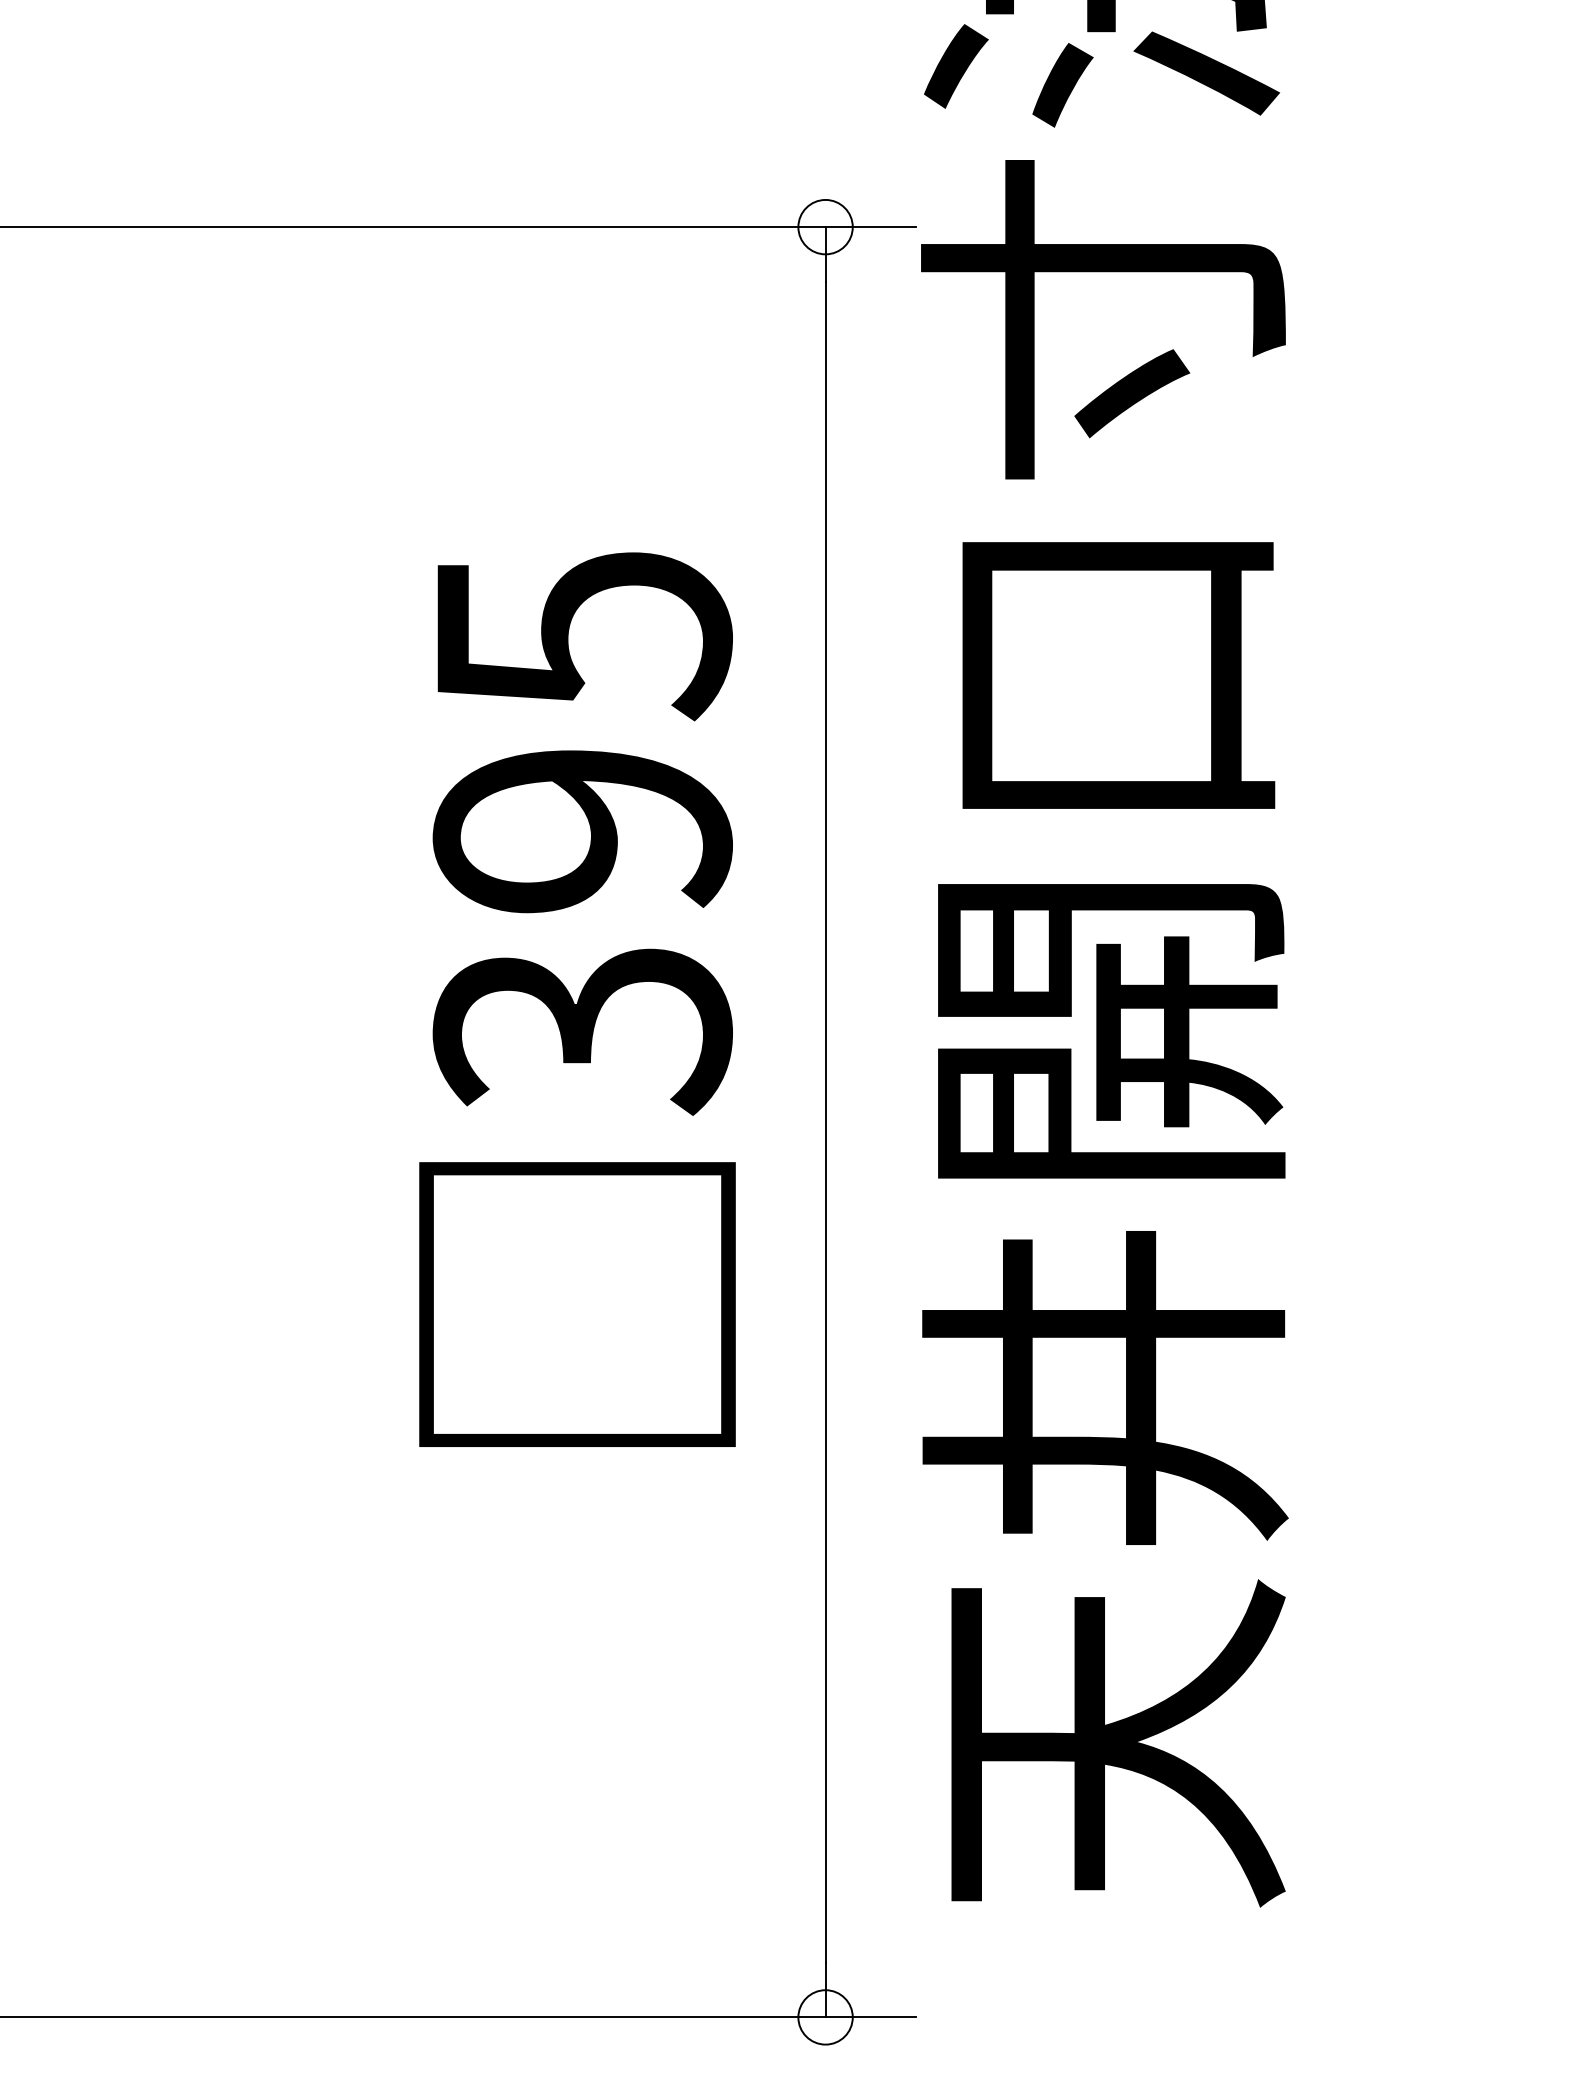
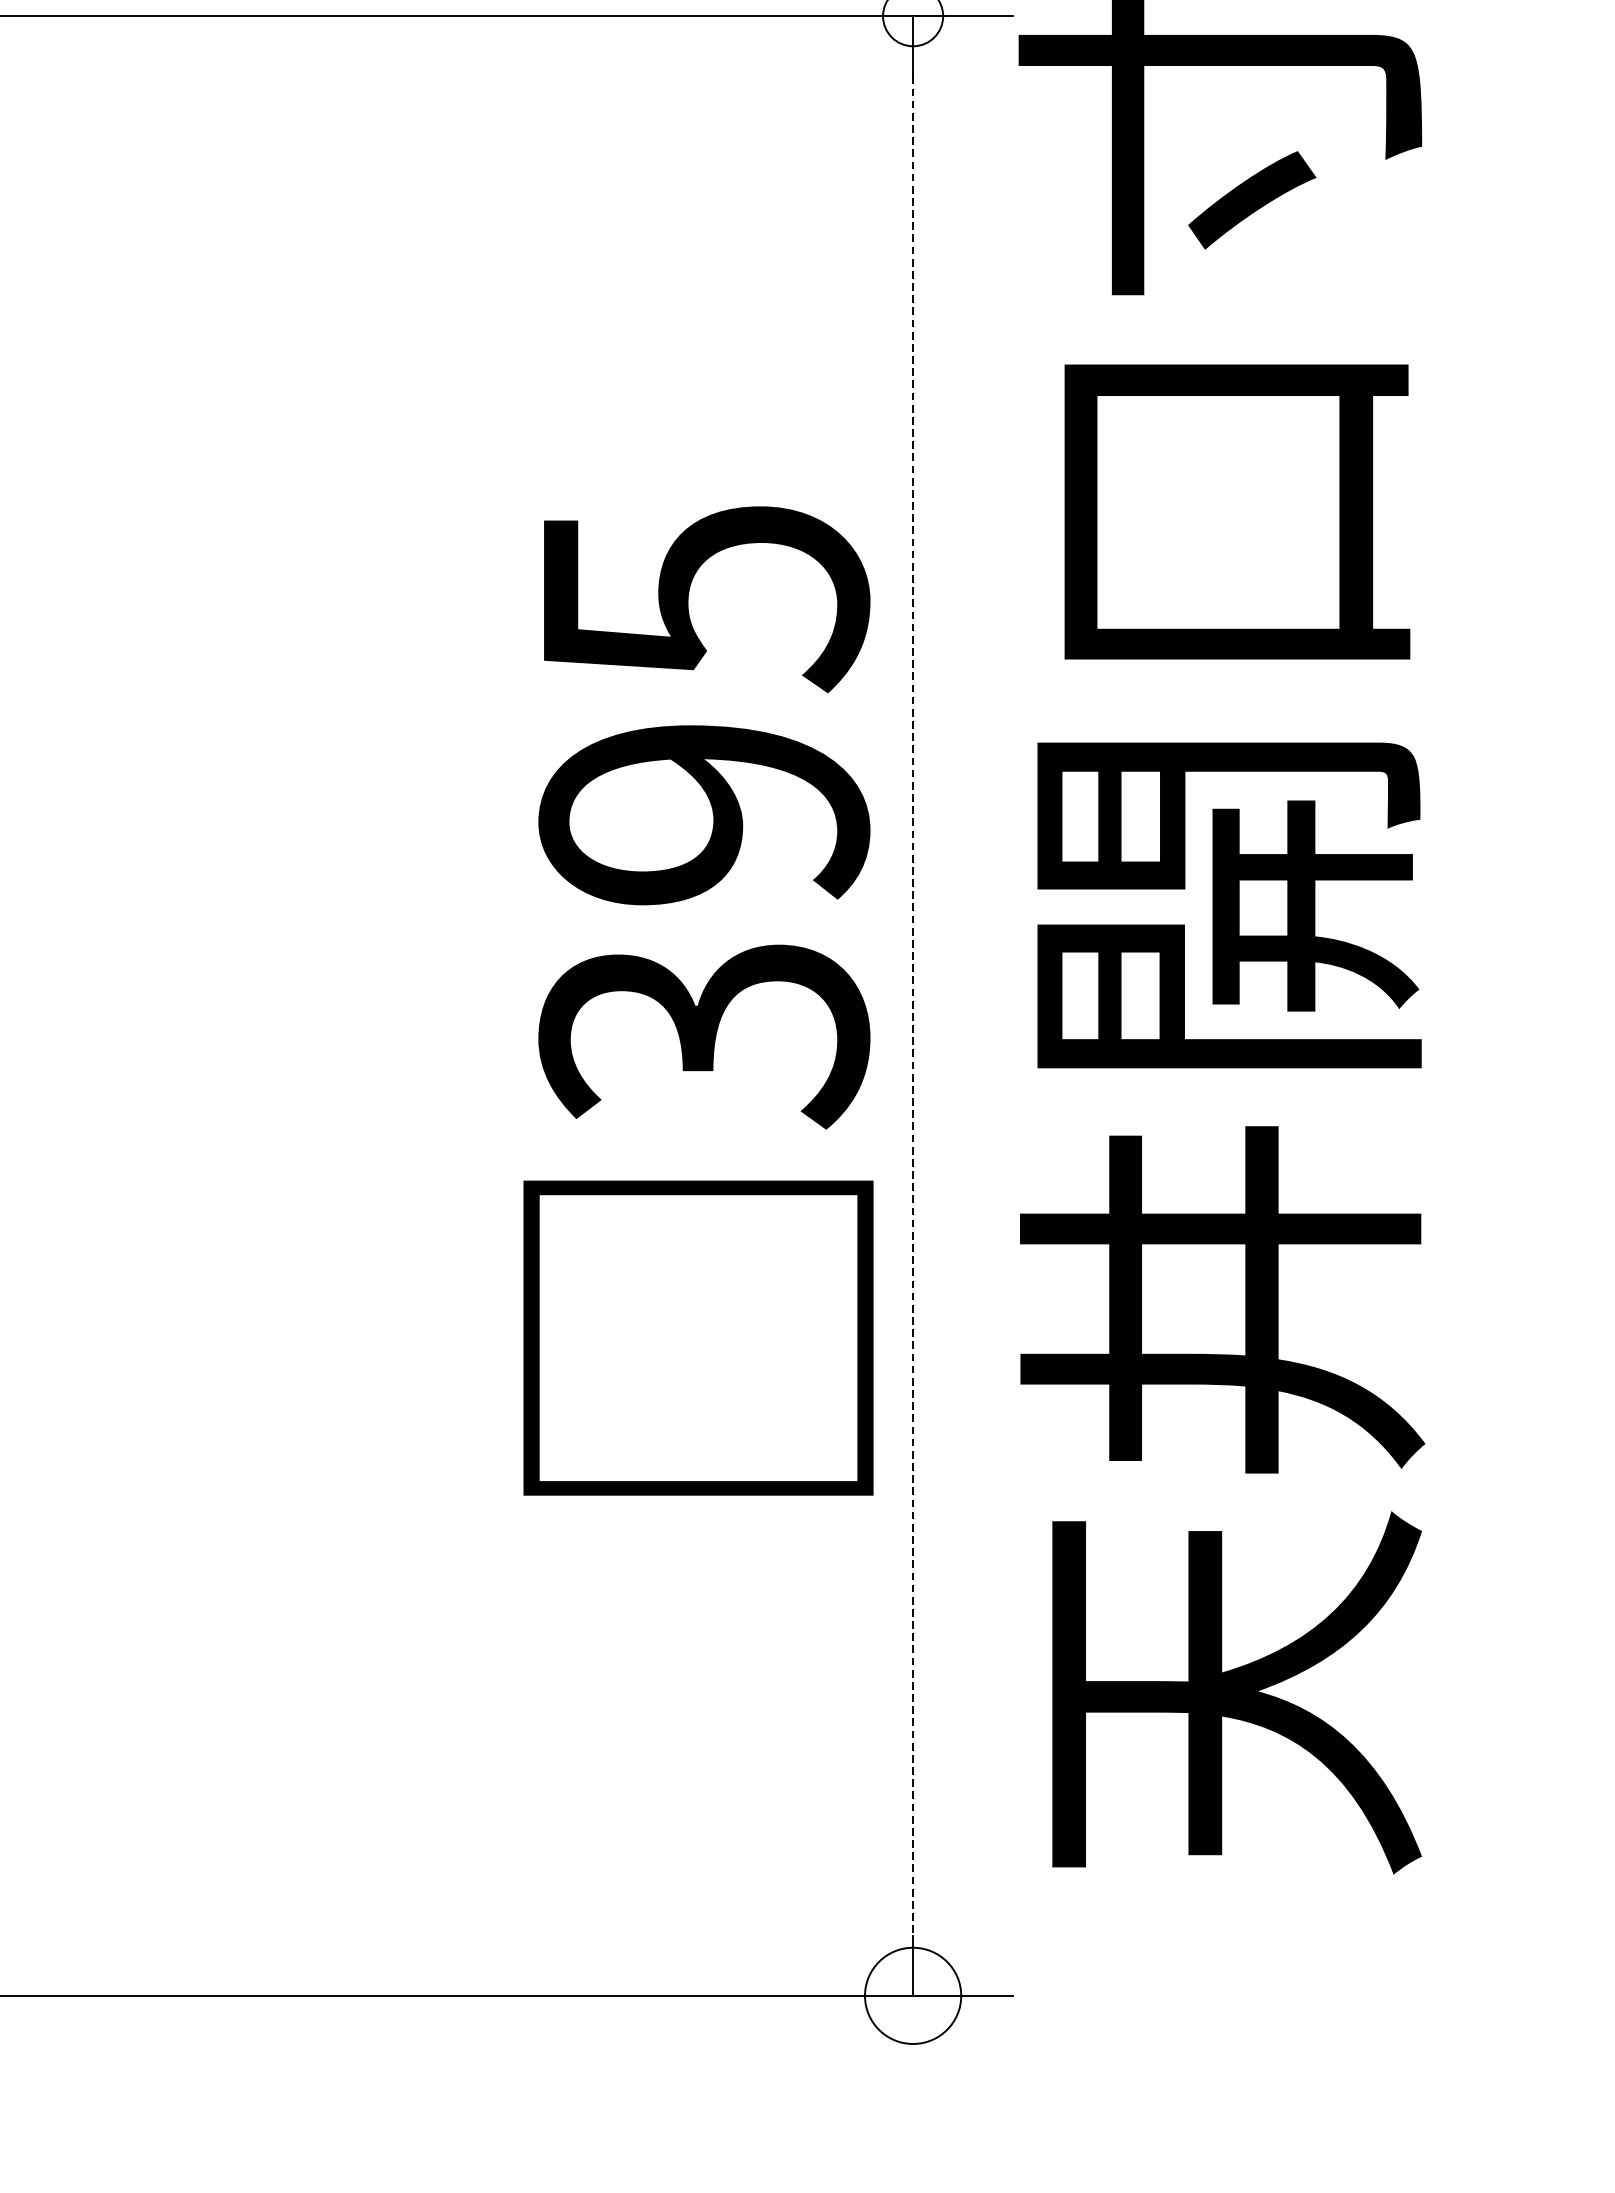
text: (577, 999) -> (698, 1000), moved
line: (825, 1122) -> (913, 1006), solid -> dashed
circle: (825, 2017) -> (913, 1995), size x1.6

